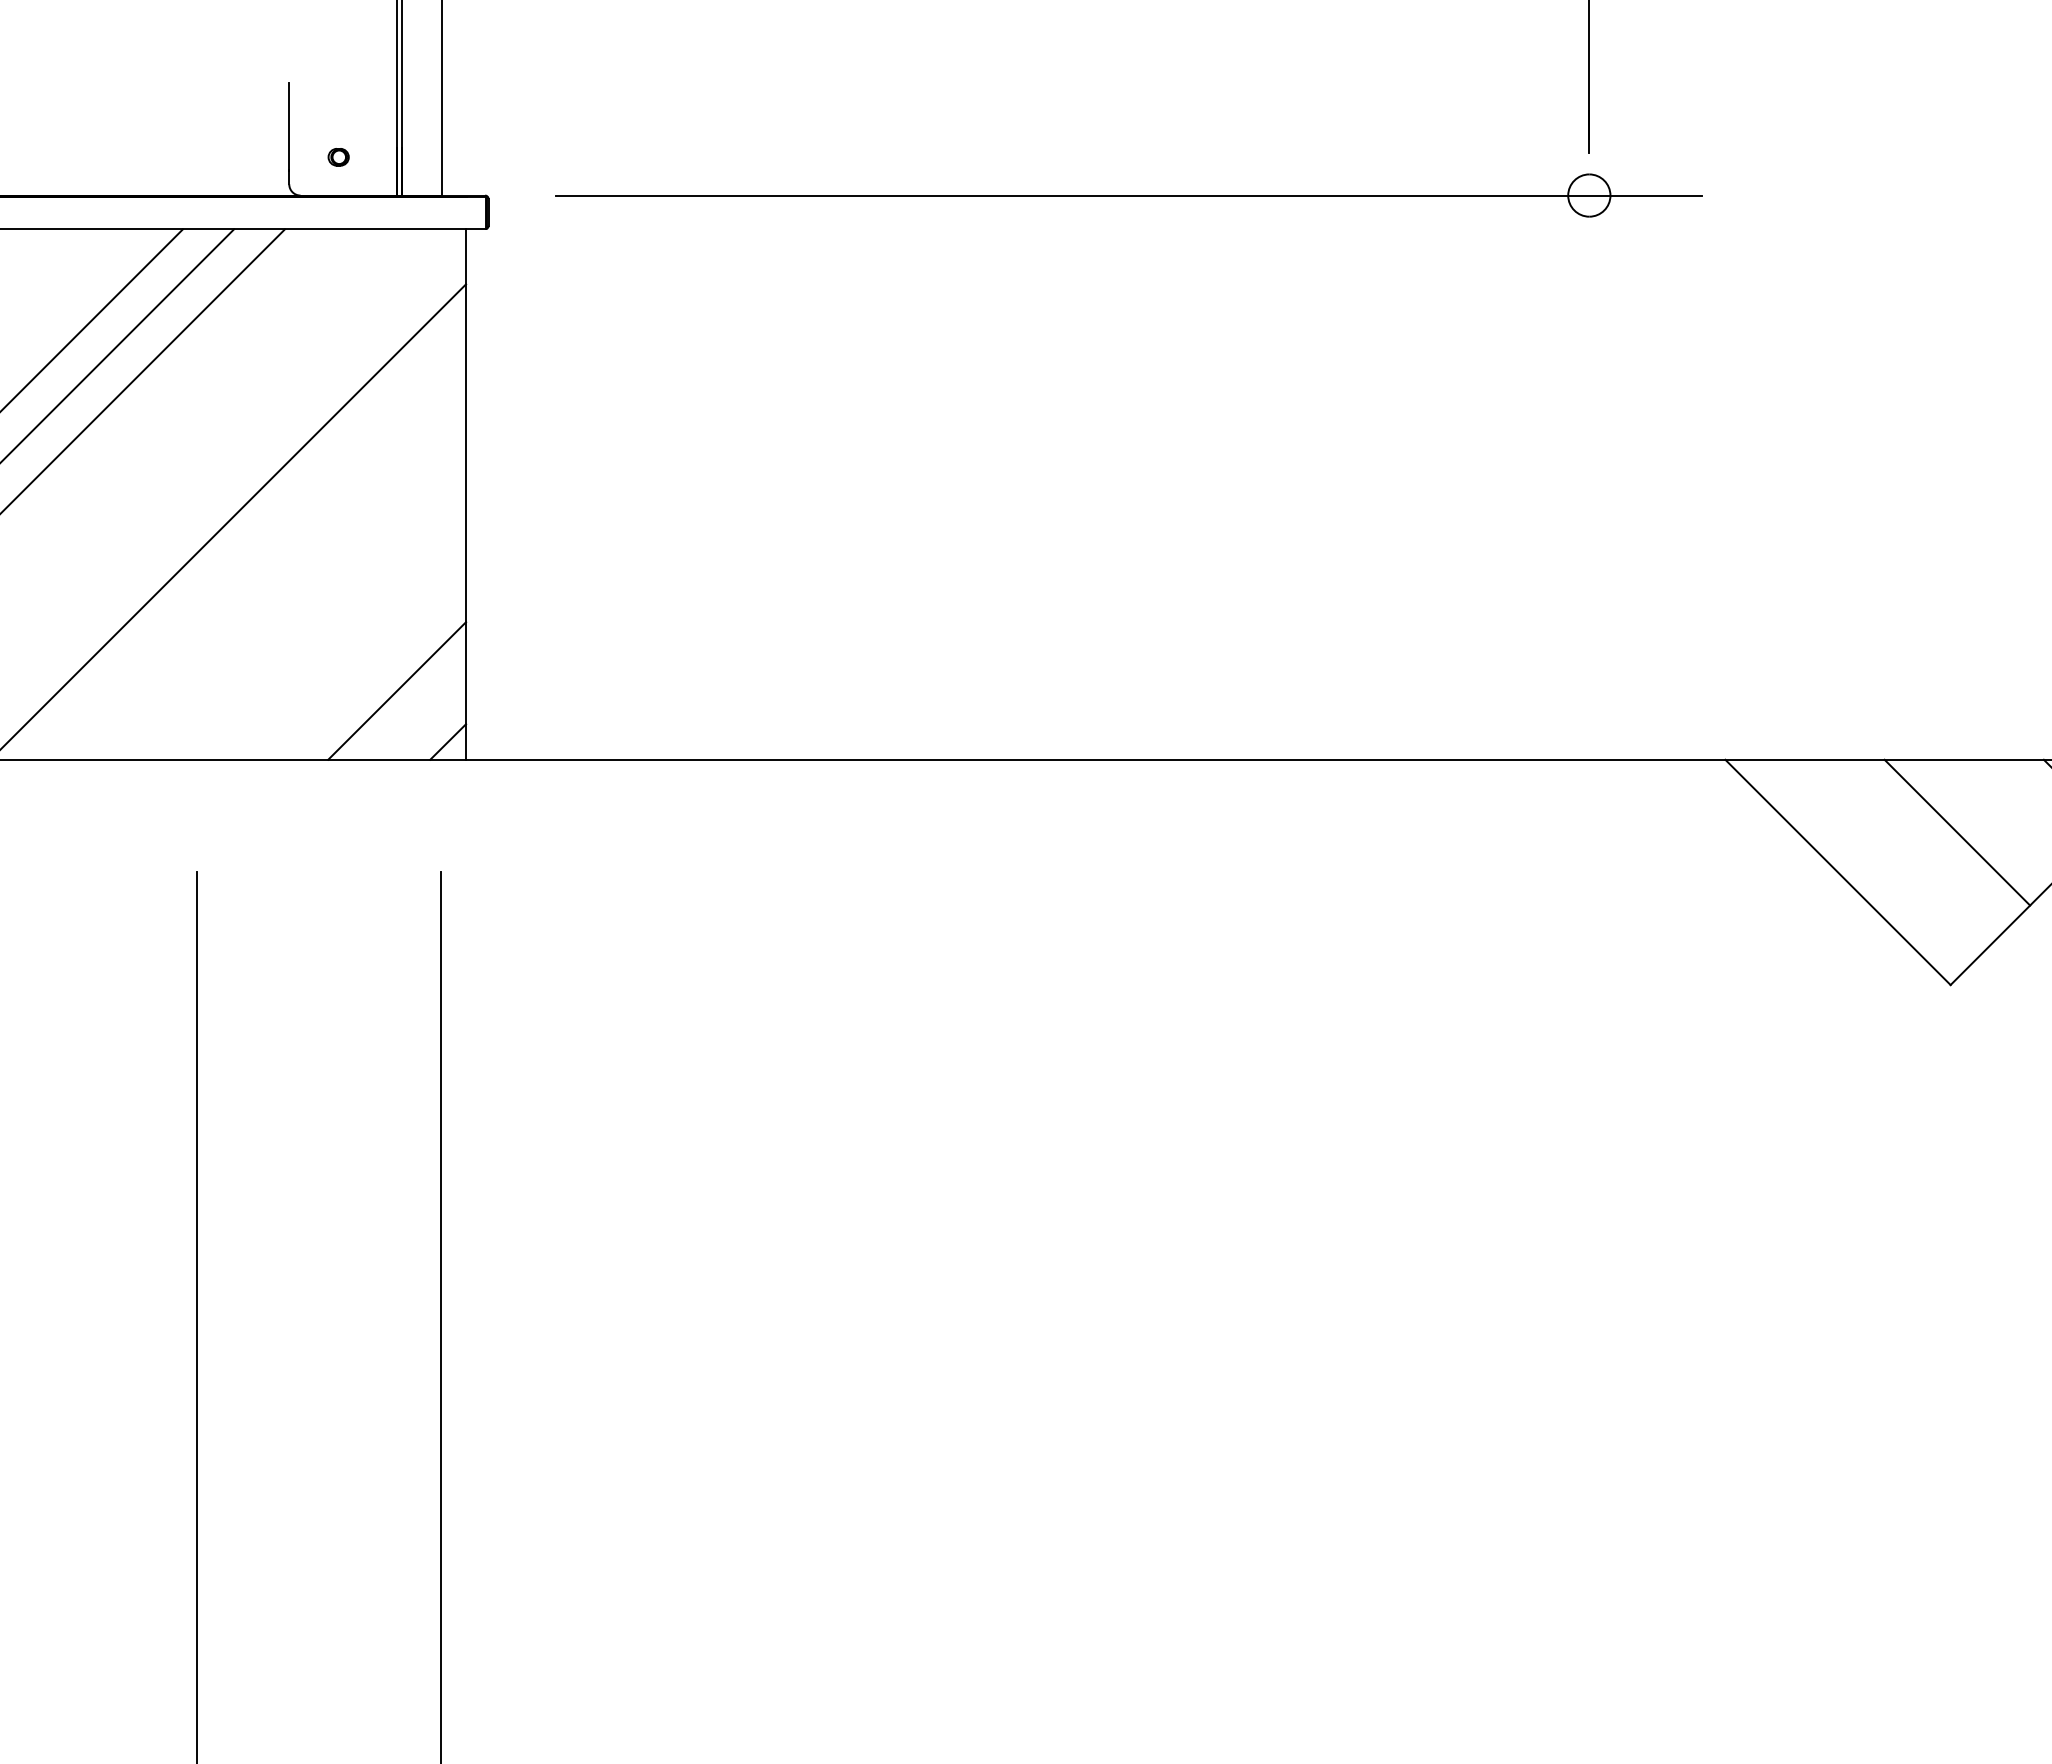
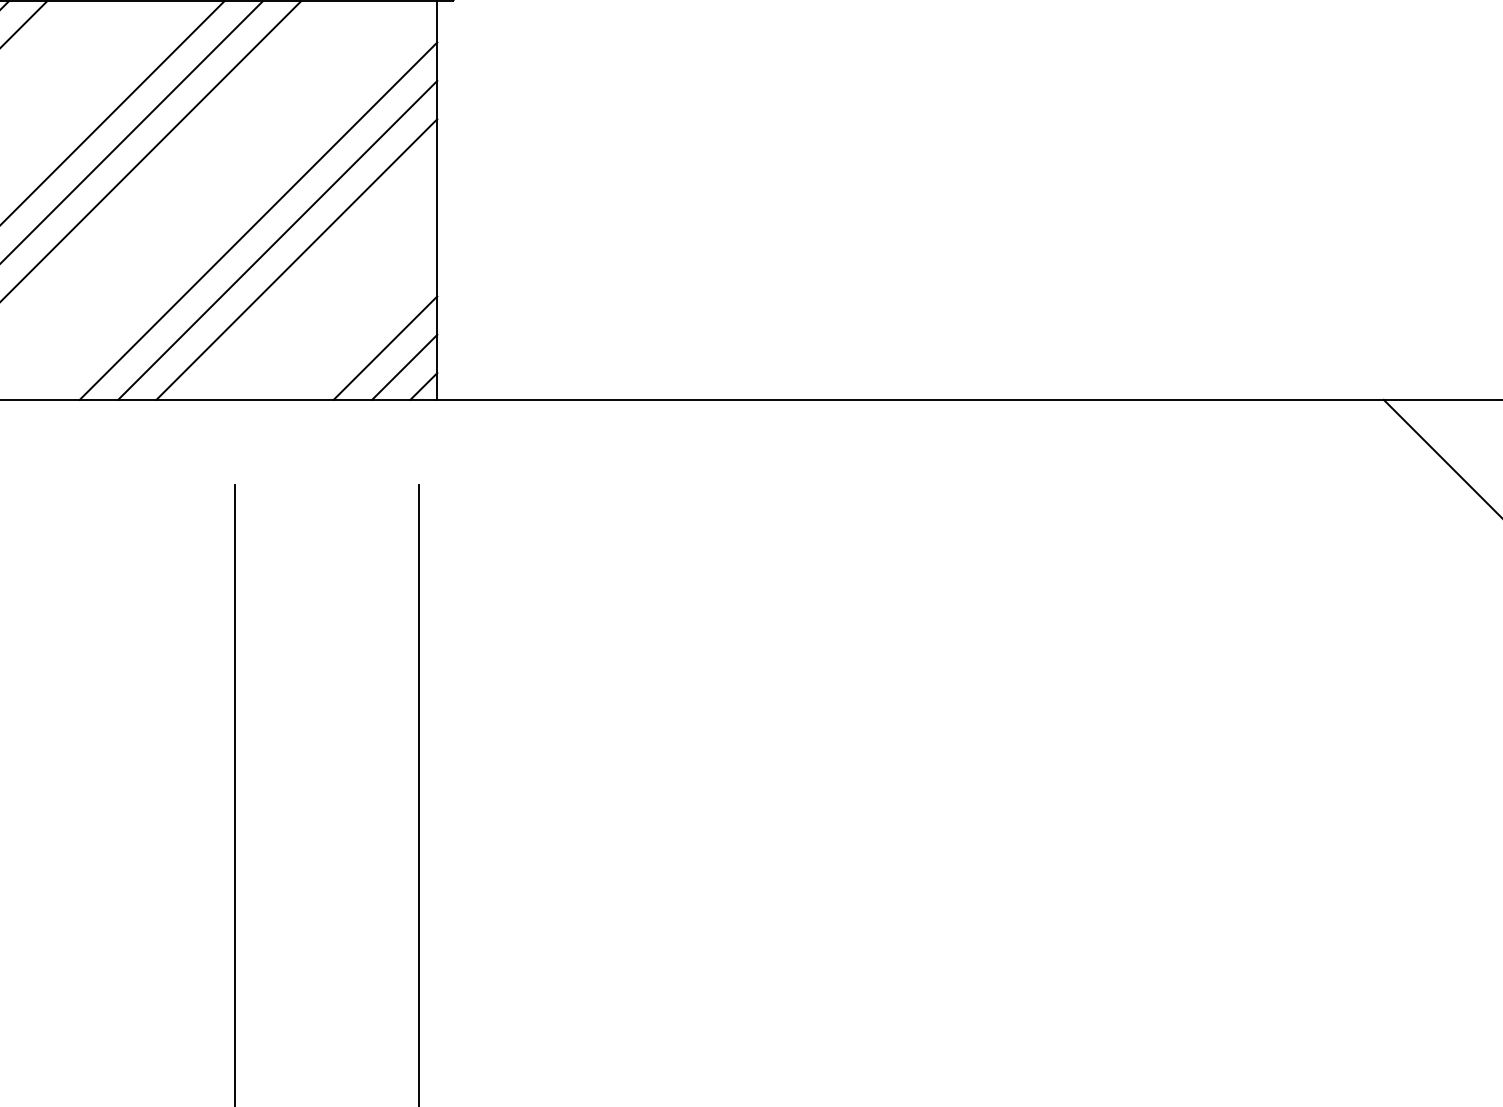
line: (253, 547) -> (277, 240), added
line: (279, 572) -> (297, 259), added
line: (422, 716) -> (404, 367), added

